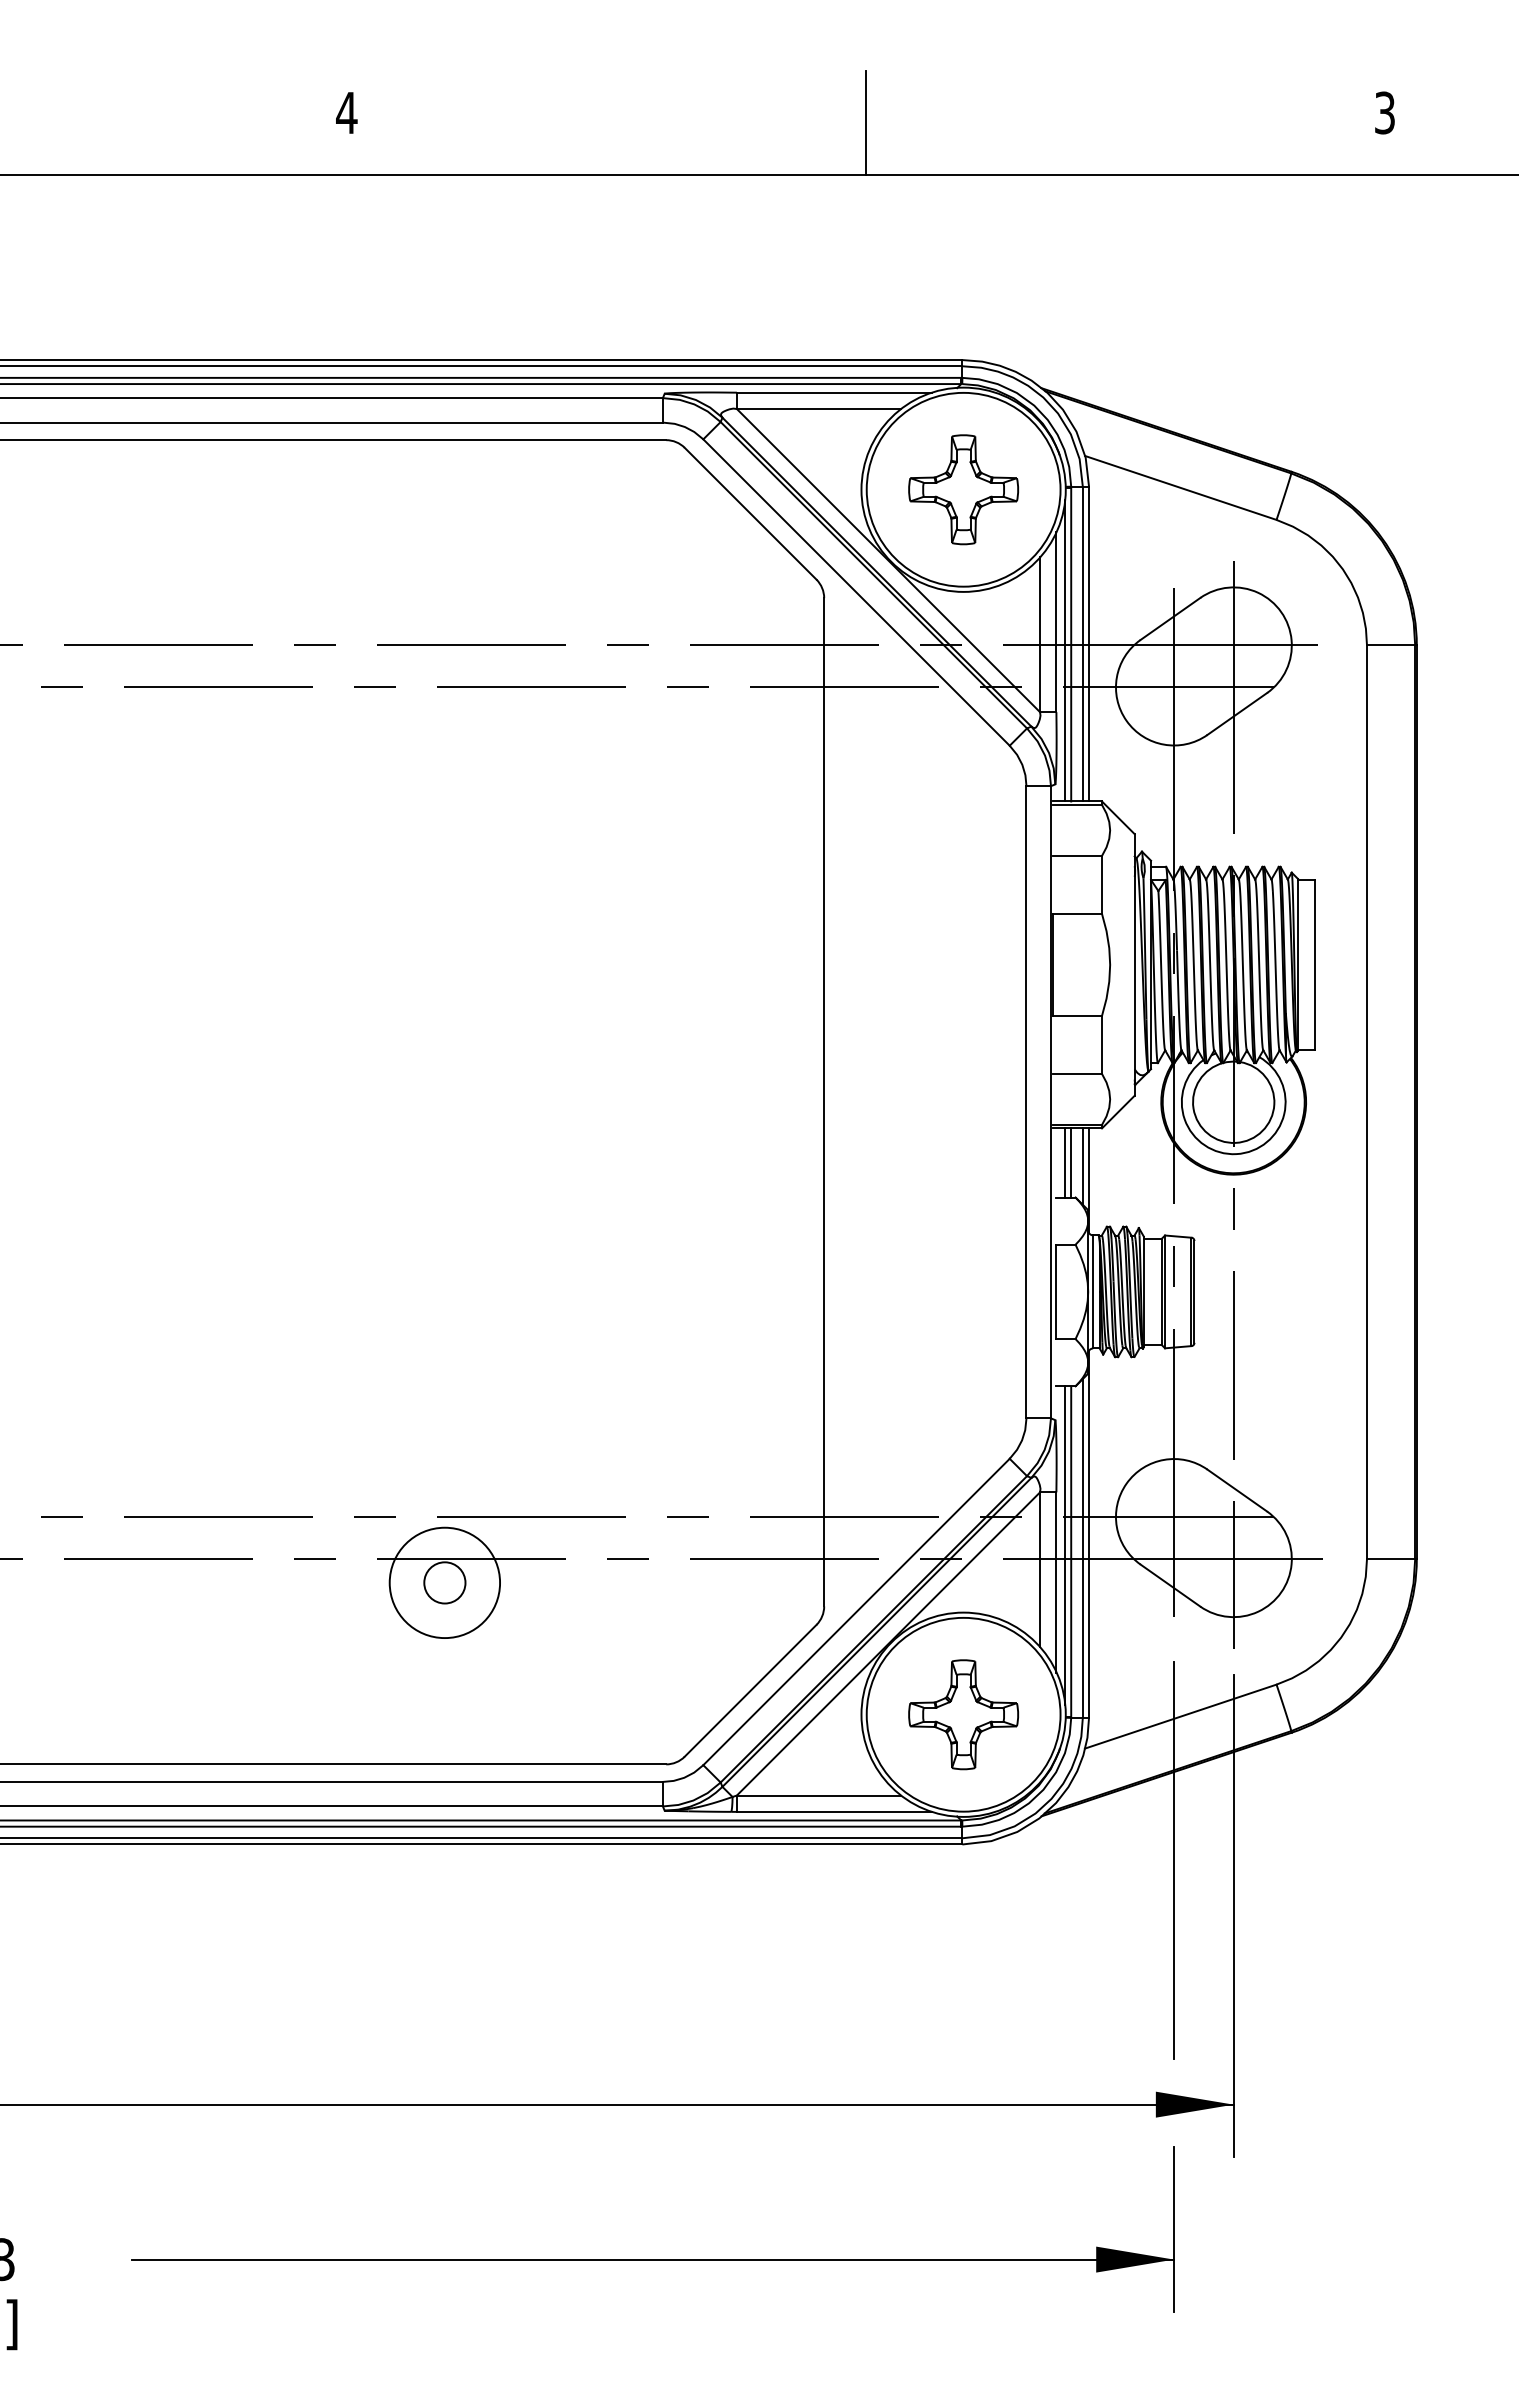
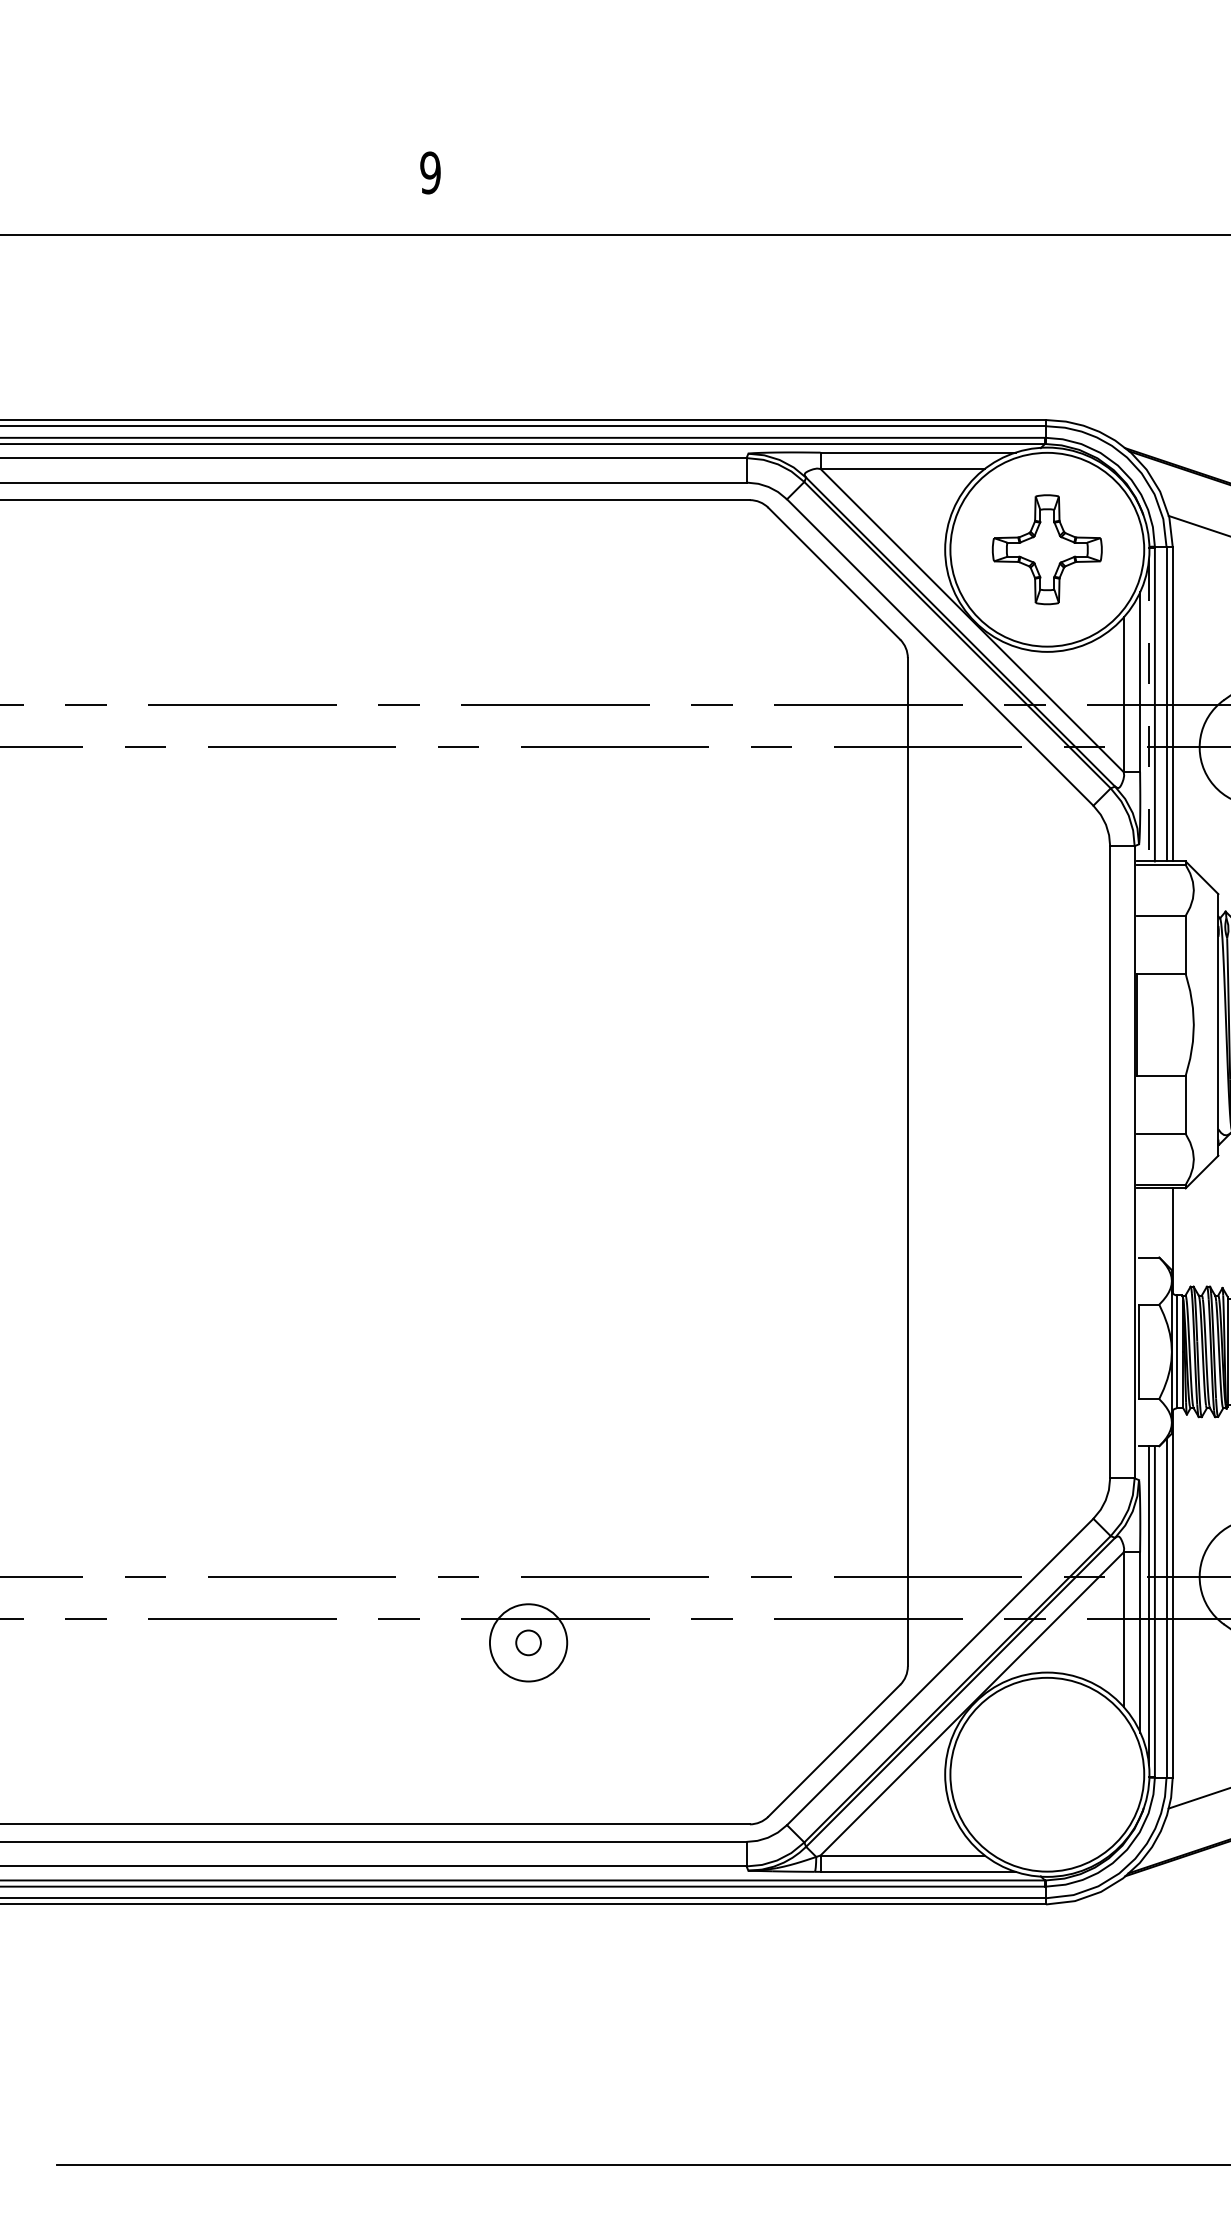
text: (346, 112) -> (430, 172), 4 -> 9
line: (866, 123) -> (950, 183), removed
line: (1065, 650) -> (1149, 710), solid -> dashed
line: (1065, 1162) -> (1149, 1222), removed
line: (1071, 1162) -> (1155, 1222), removed
line: (1082, 1166) -> (1166, 1226), removed
circle: (444, 1582) -> (528, 1642), size x0.6
circle: (444, 1582) -> (528, 1642), size x0.7
part: (963, 1714) -> (1047, 1774), removed

